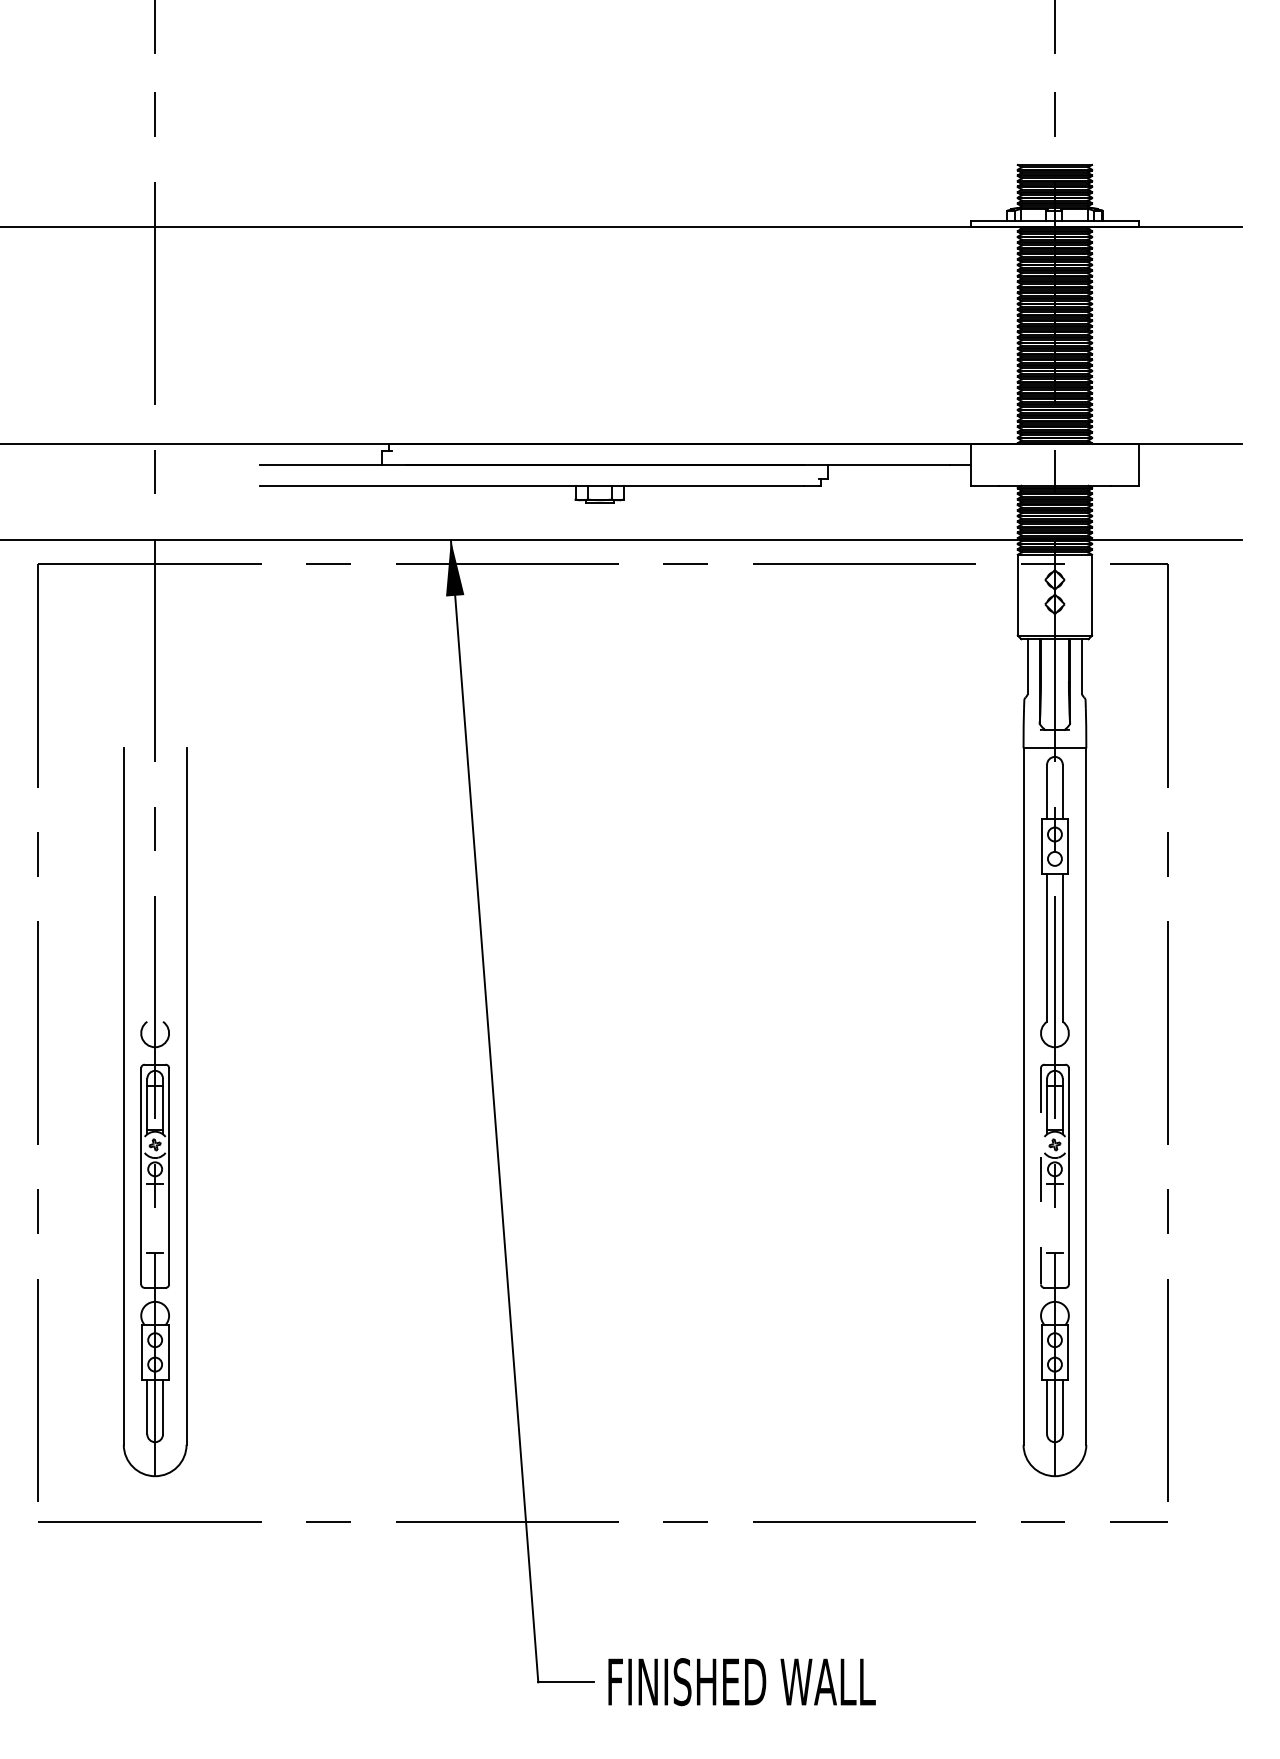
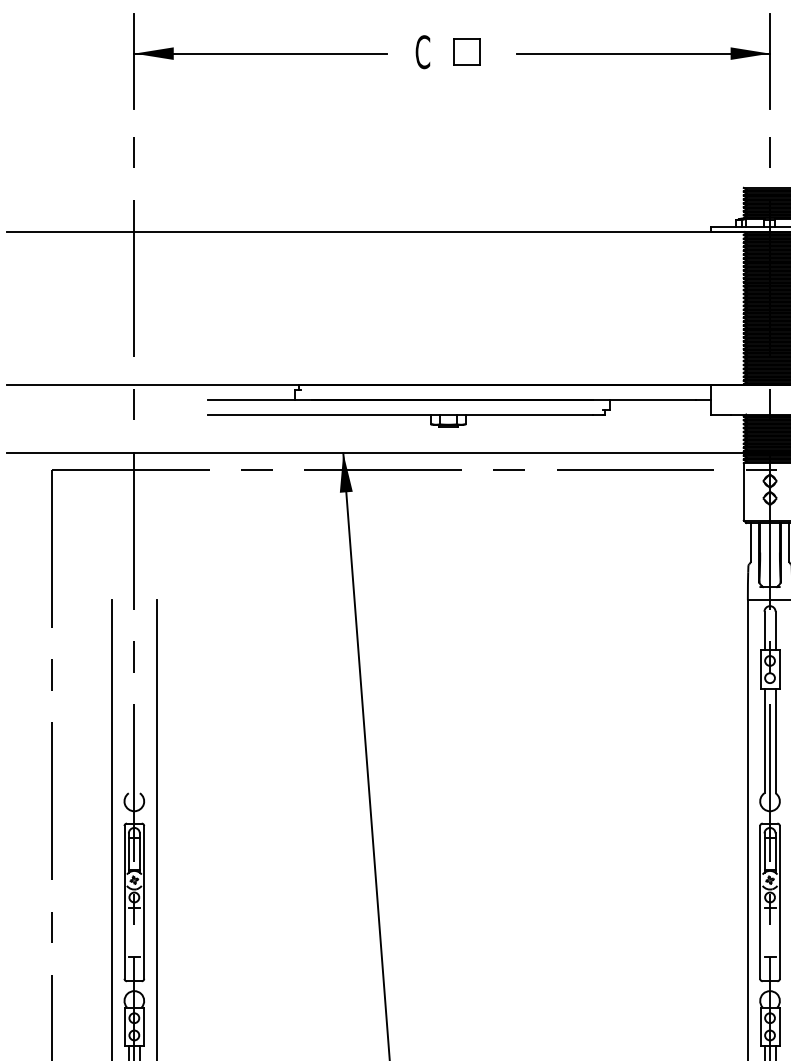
line: (1040, 1176) -> (759, 902), dashed -> solid

